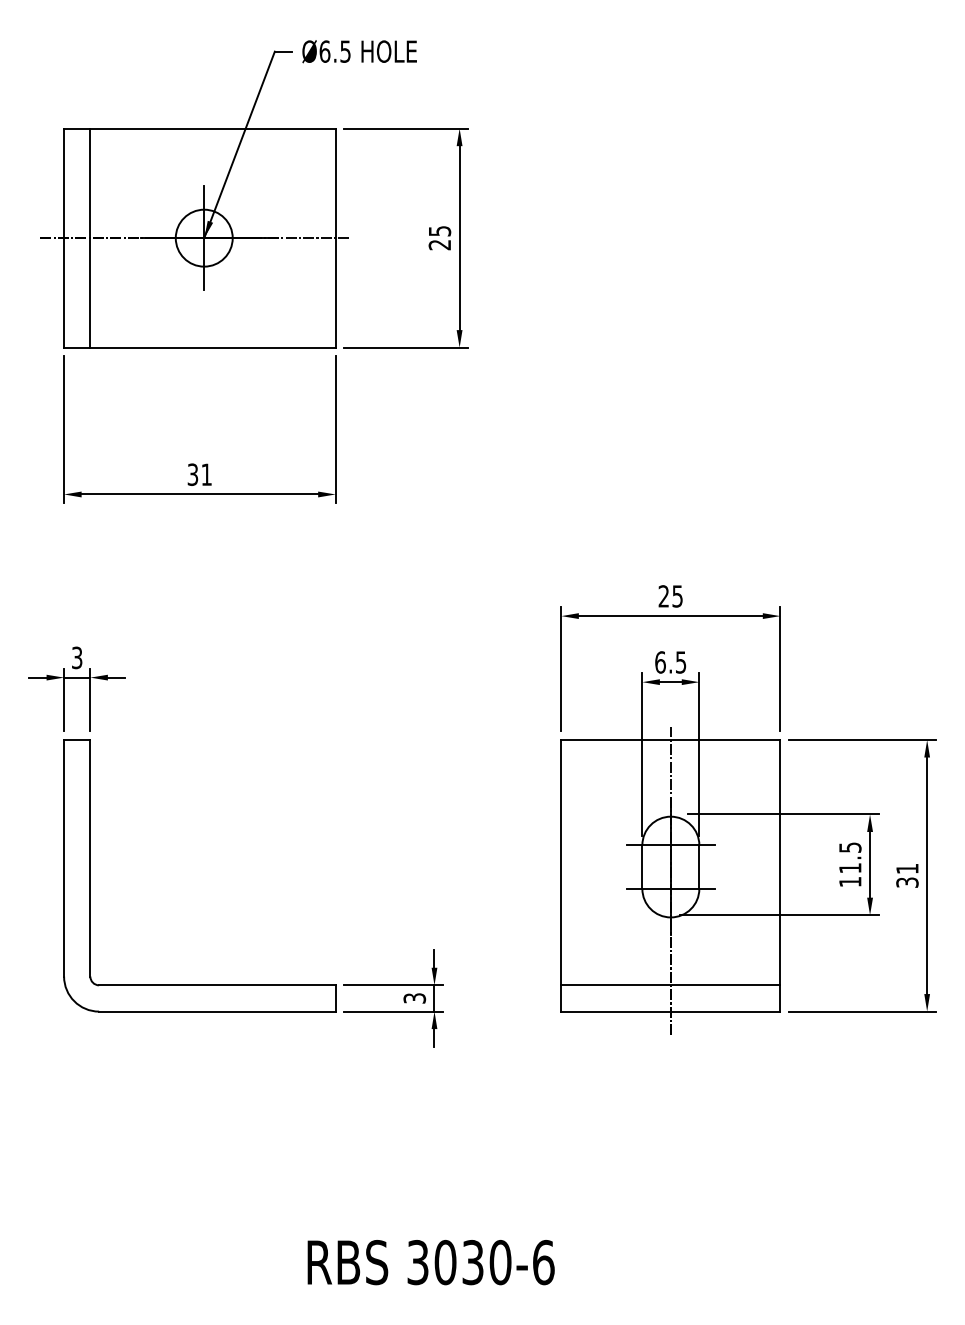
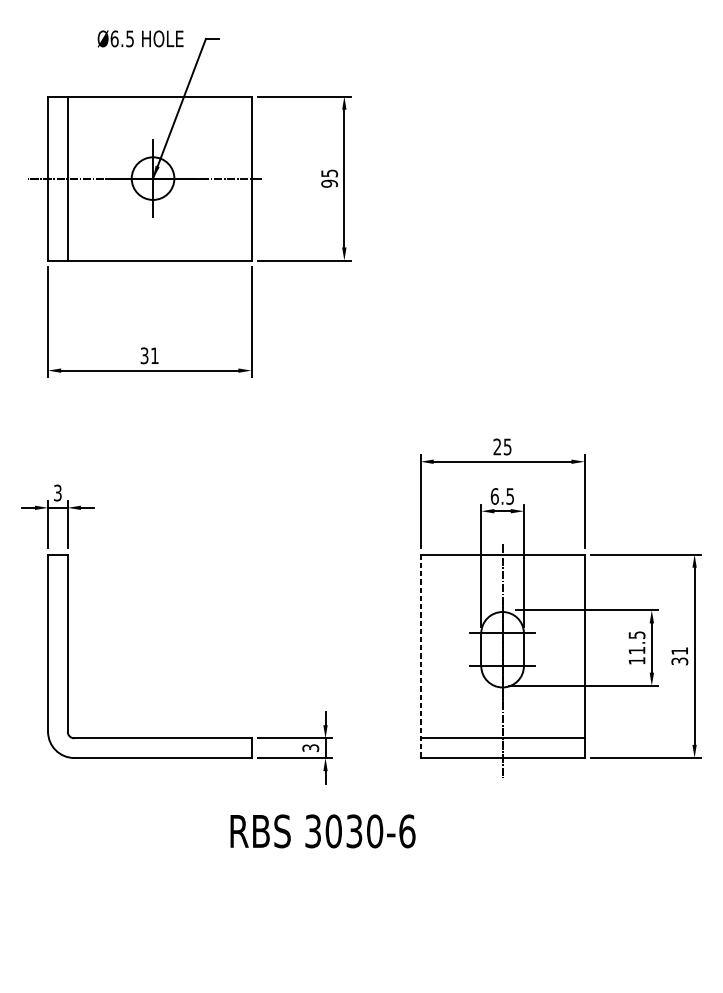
text: (359, 51) -> (140, 38), moved
text: (439, 244) -> (329, 183), 25 -> 95
line: (561, 875) -> (420, 656), solid -> dashed
text: (430, 1262) -> (322, 831), moved

